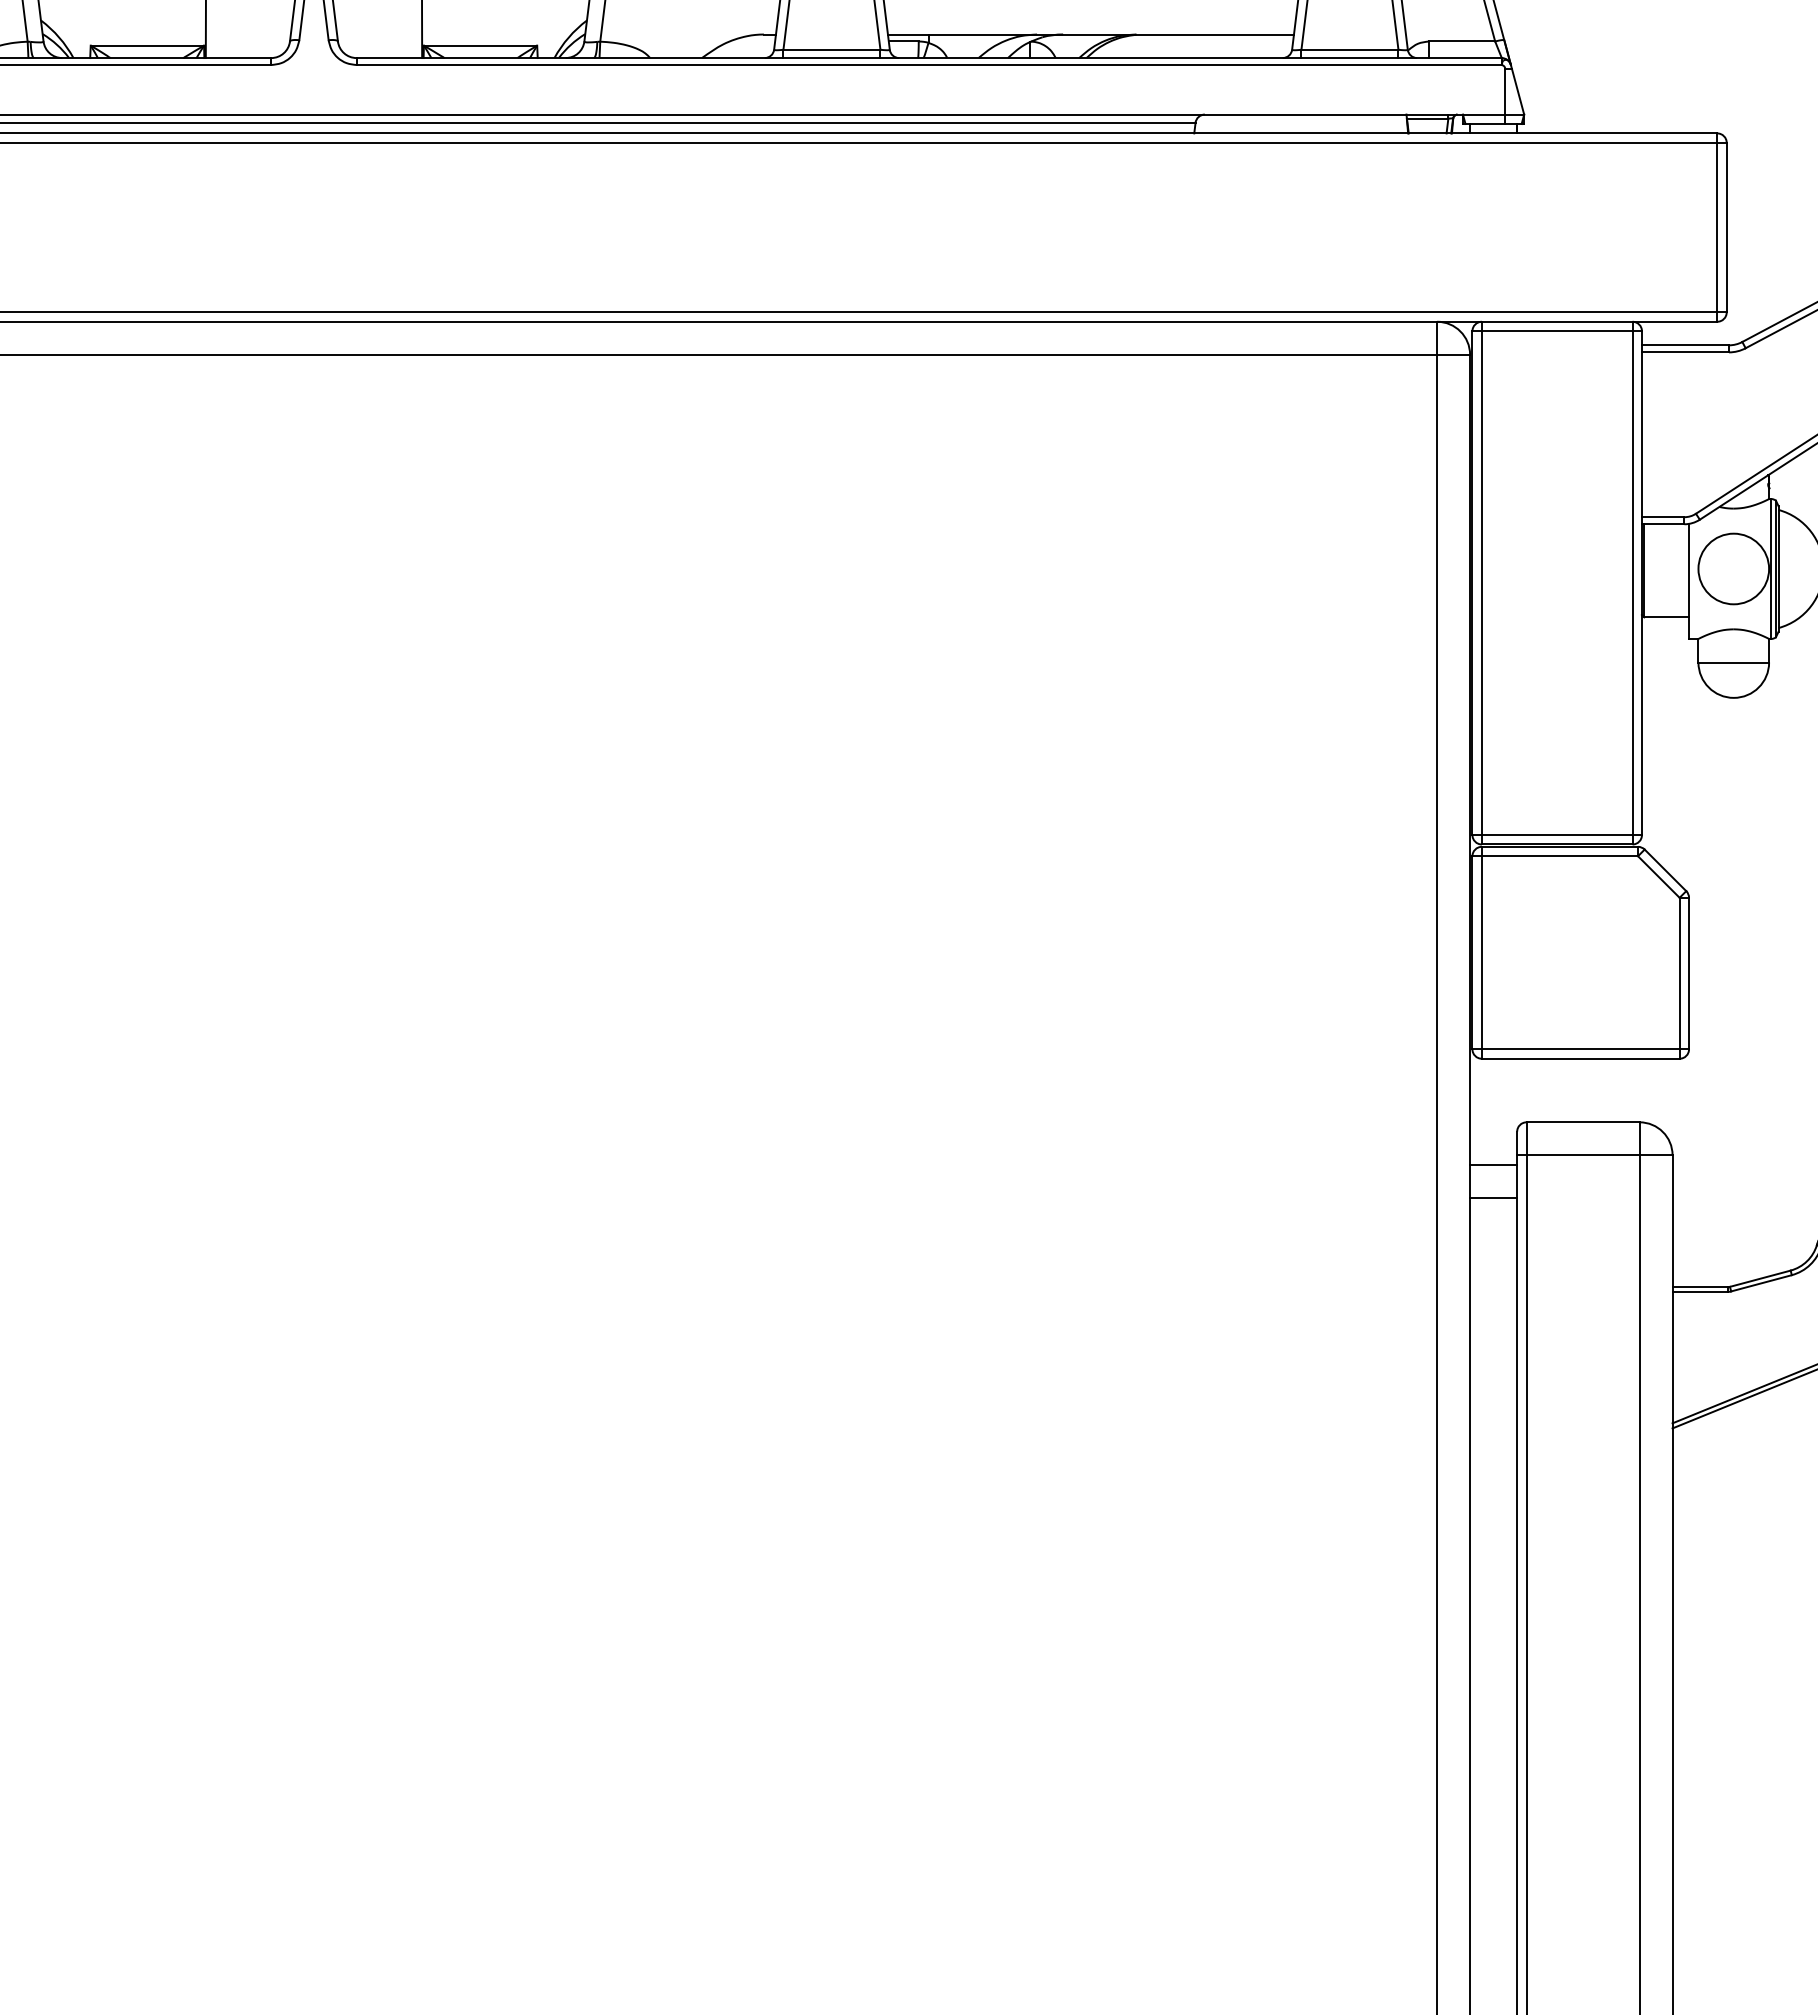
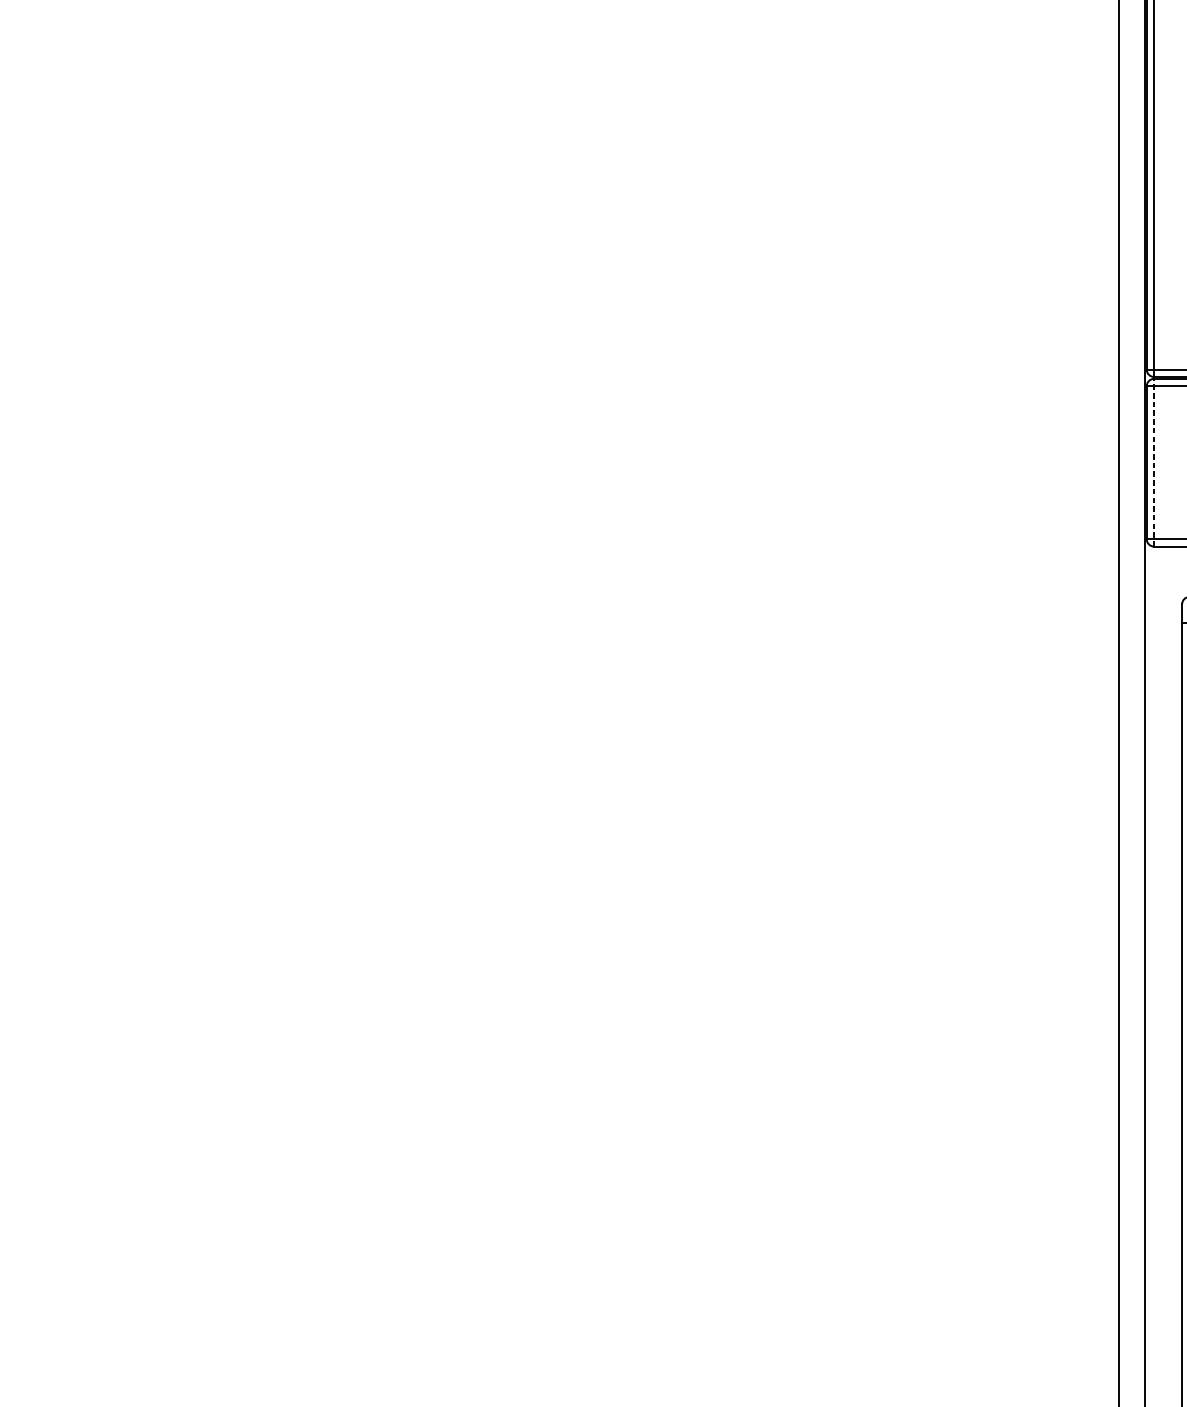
line: (1481, 952) -> (1153, 462), solid -> dashed
line: (1493, 1164) -> (1163, 630), removed
line: (1493, 1197) -> (1163, 656), removed

